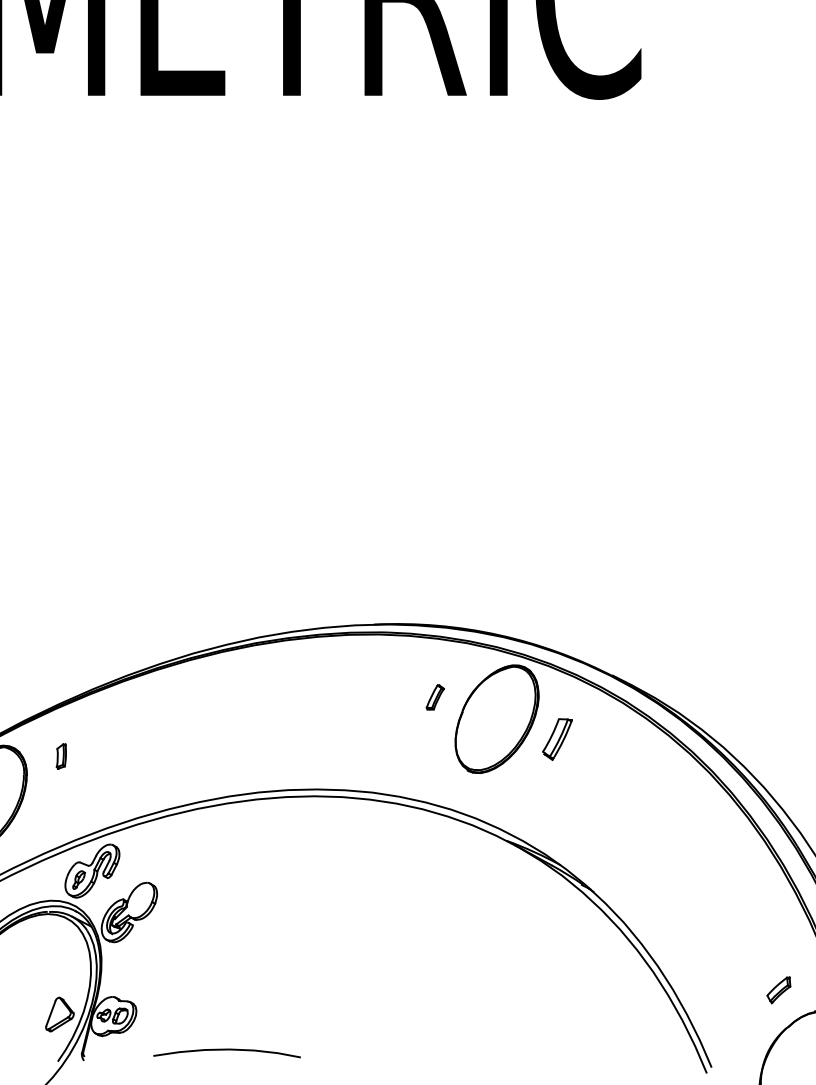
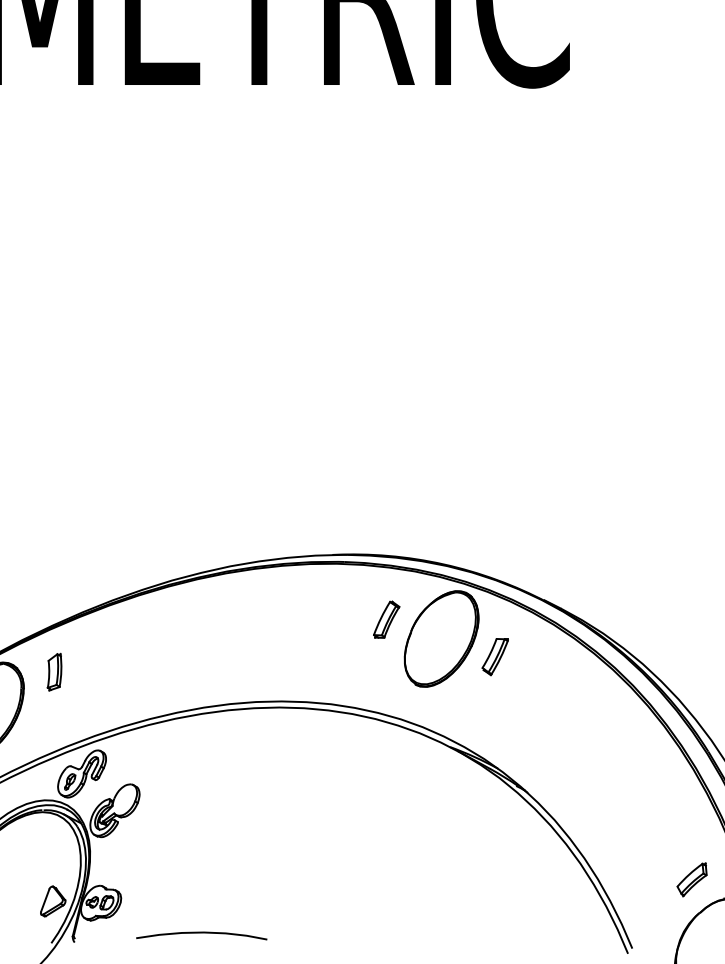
part: (435, 697) -> (386, 619), size x1.67
part: (61, 755) -> (54, 671), size x1.67
part: (778, 989) -> (691, 879), size x1.43

